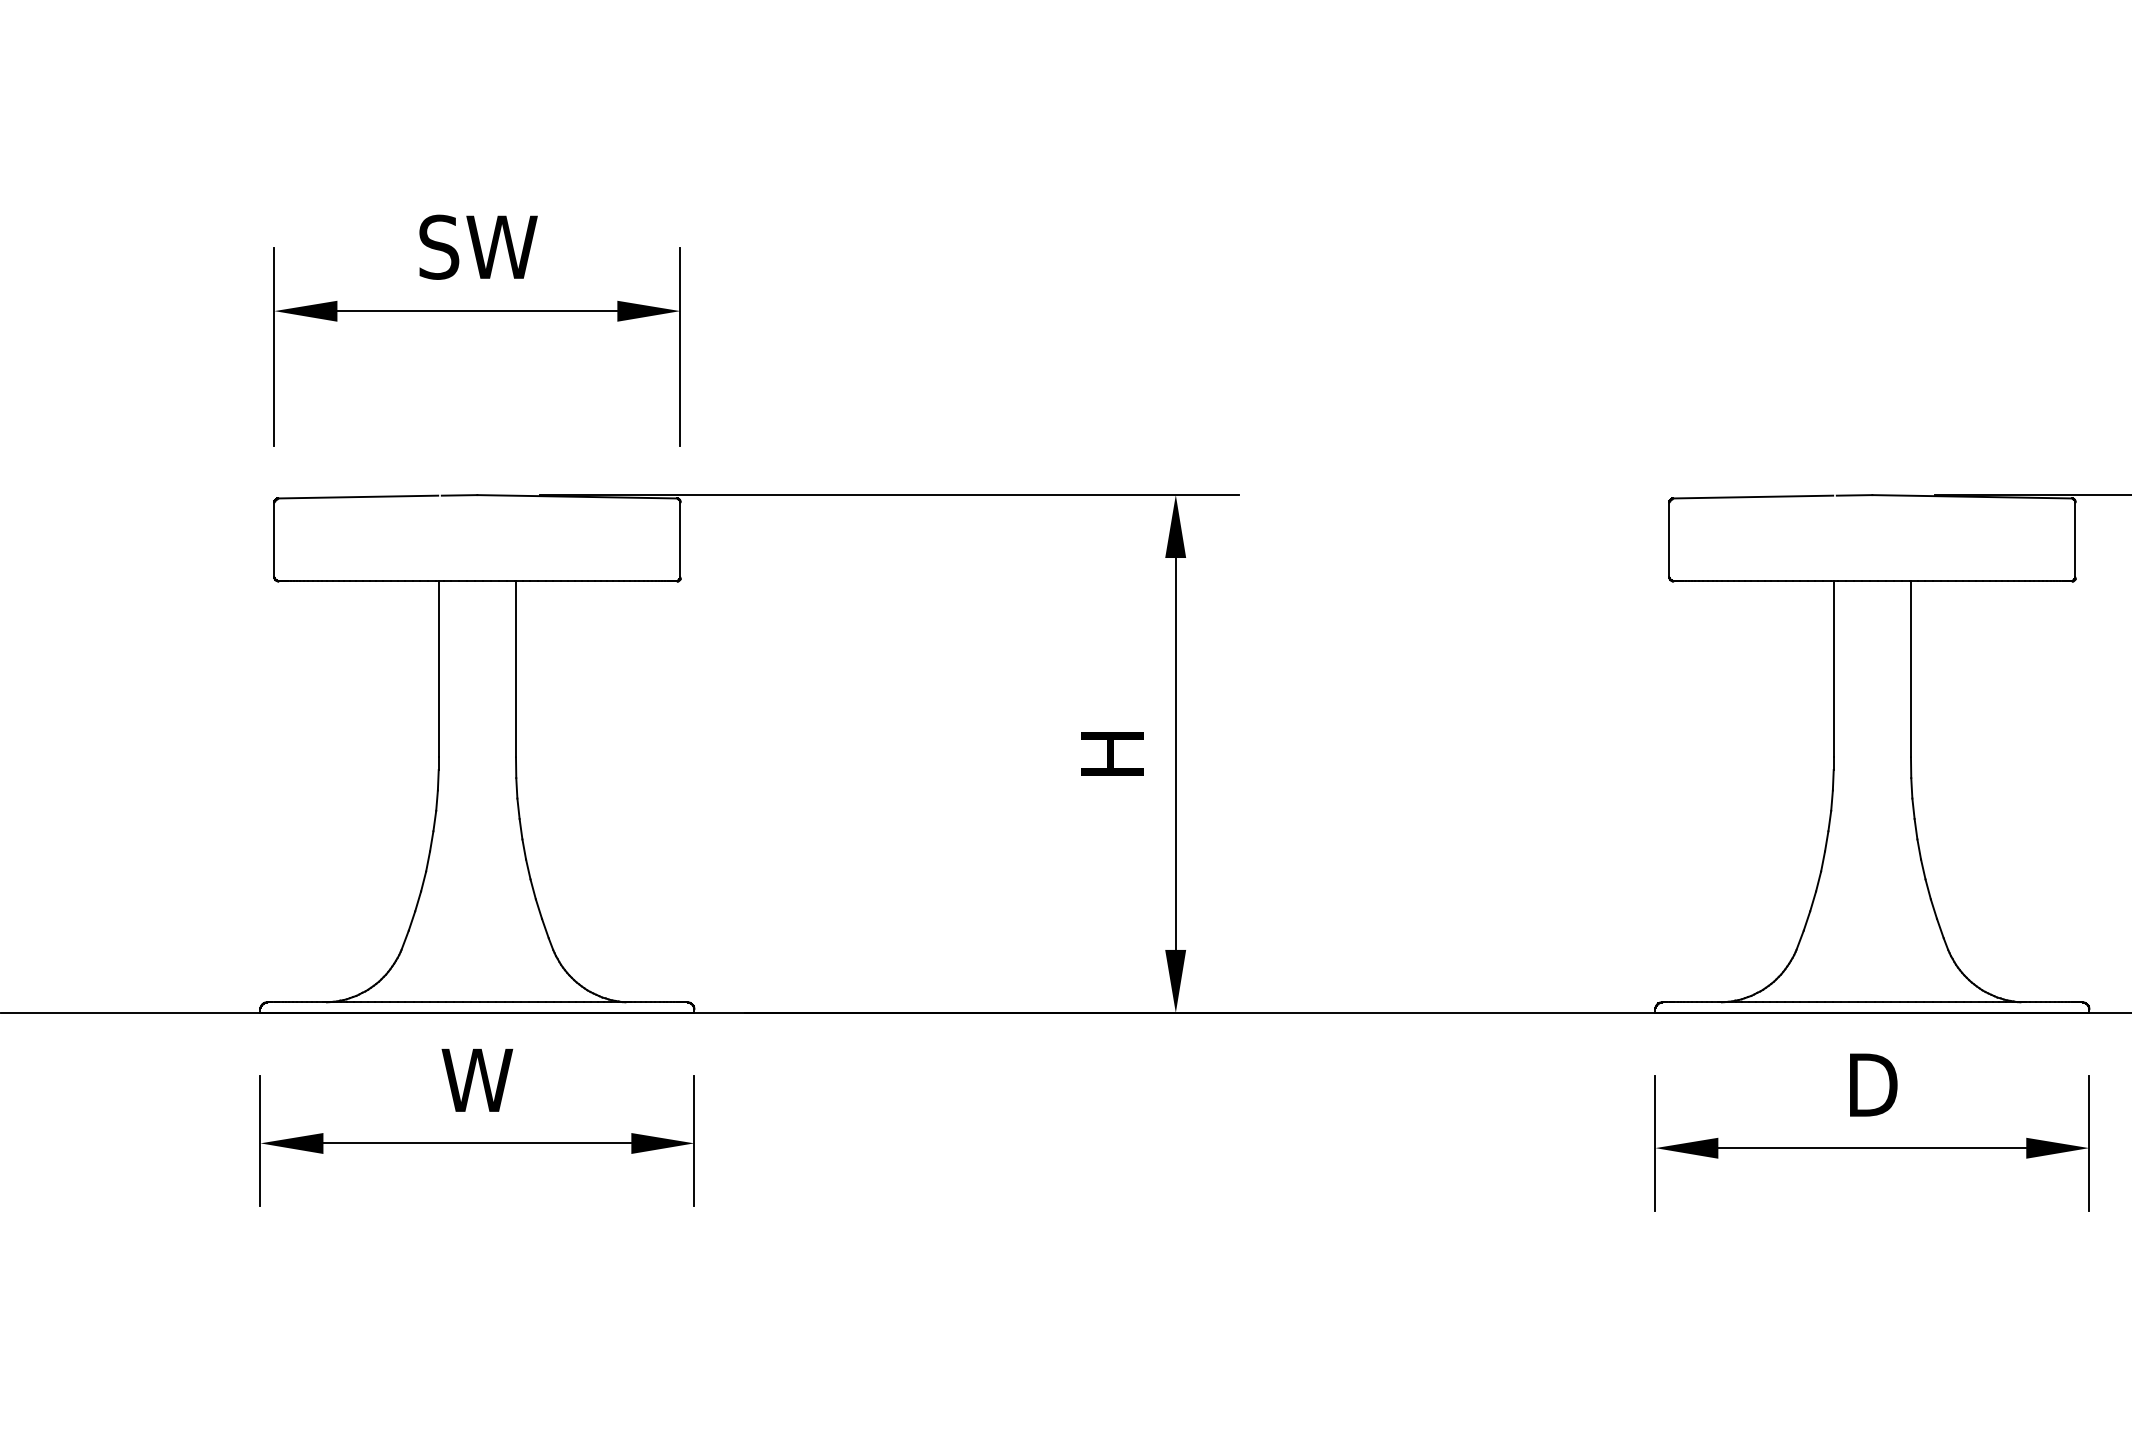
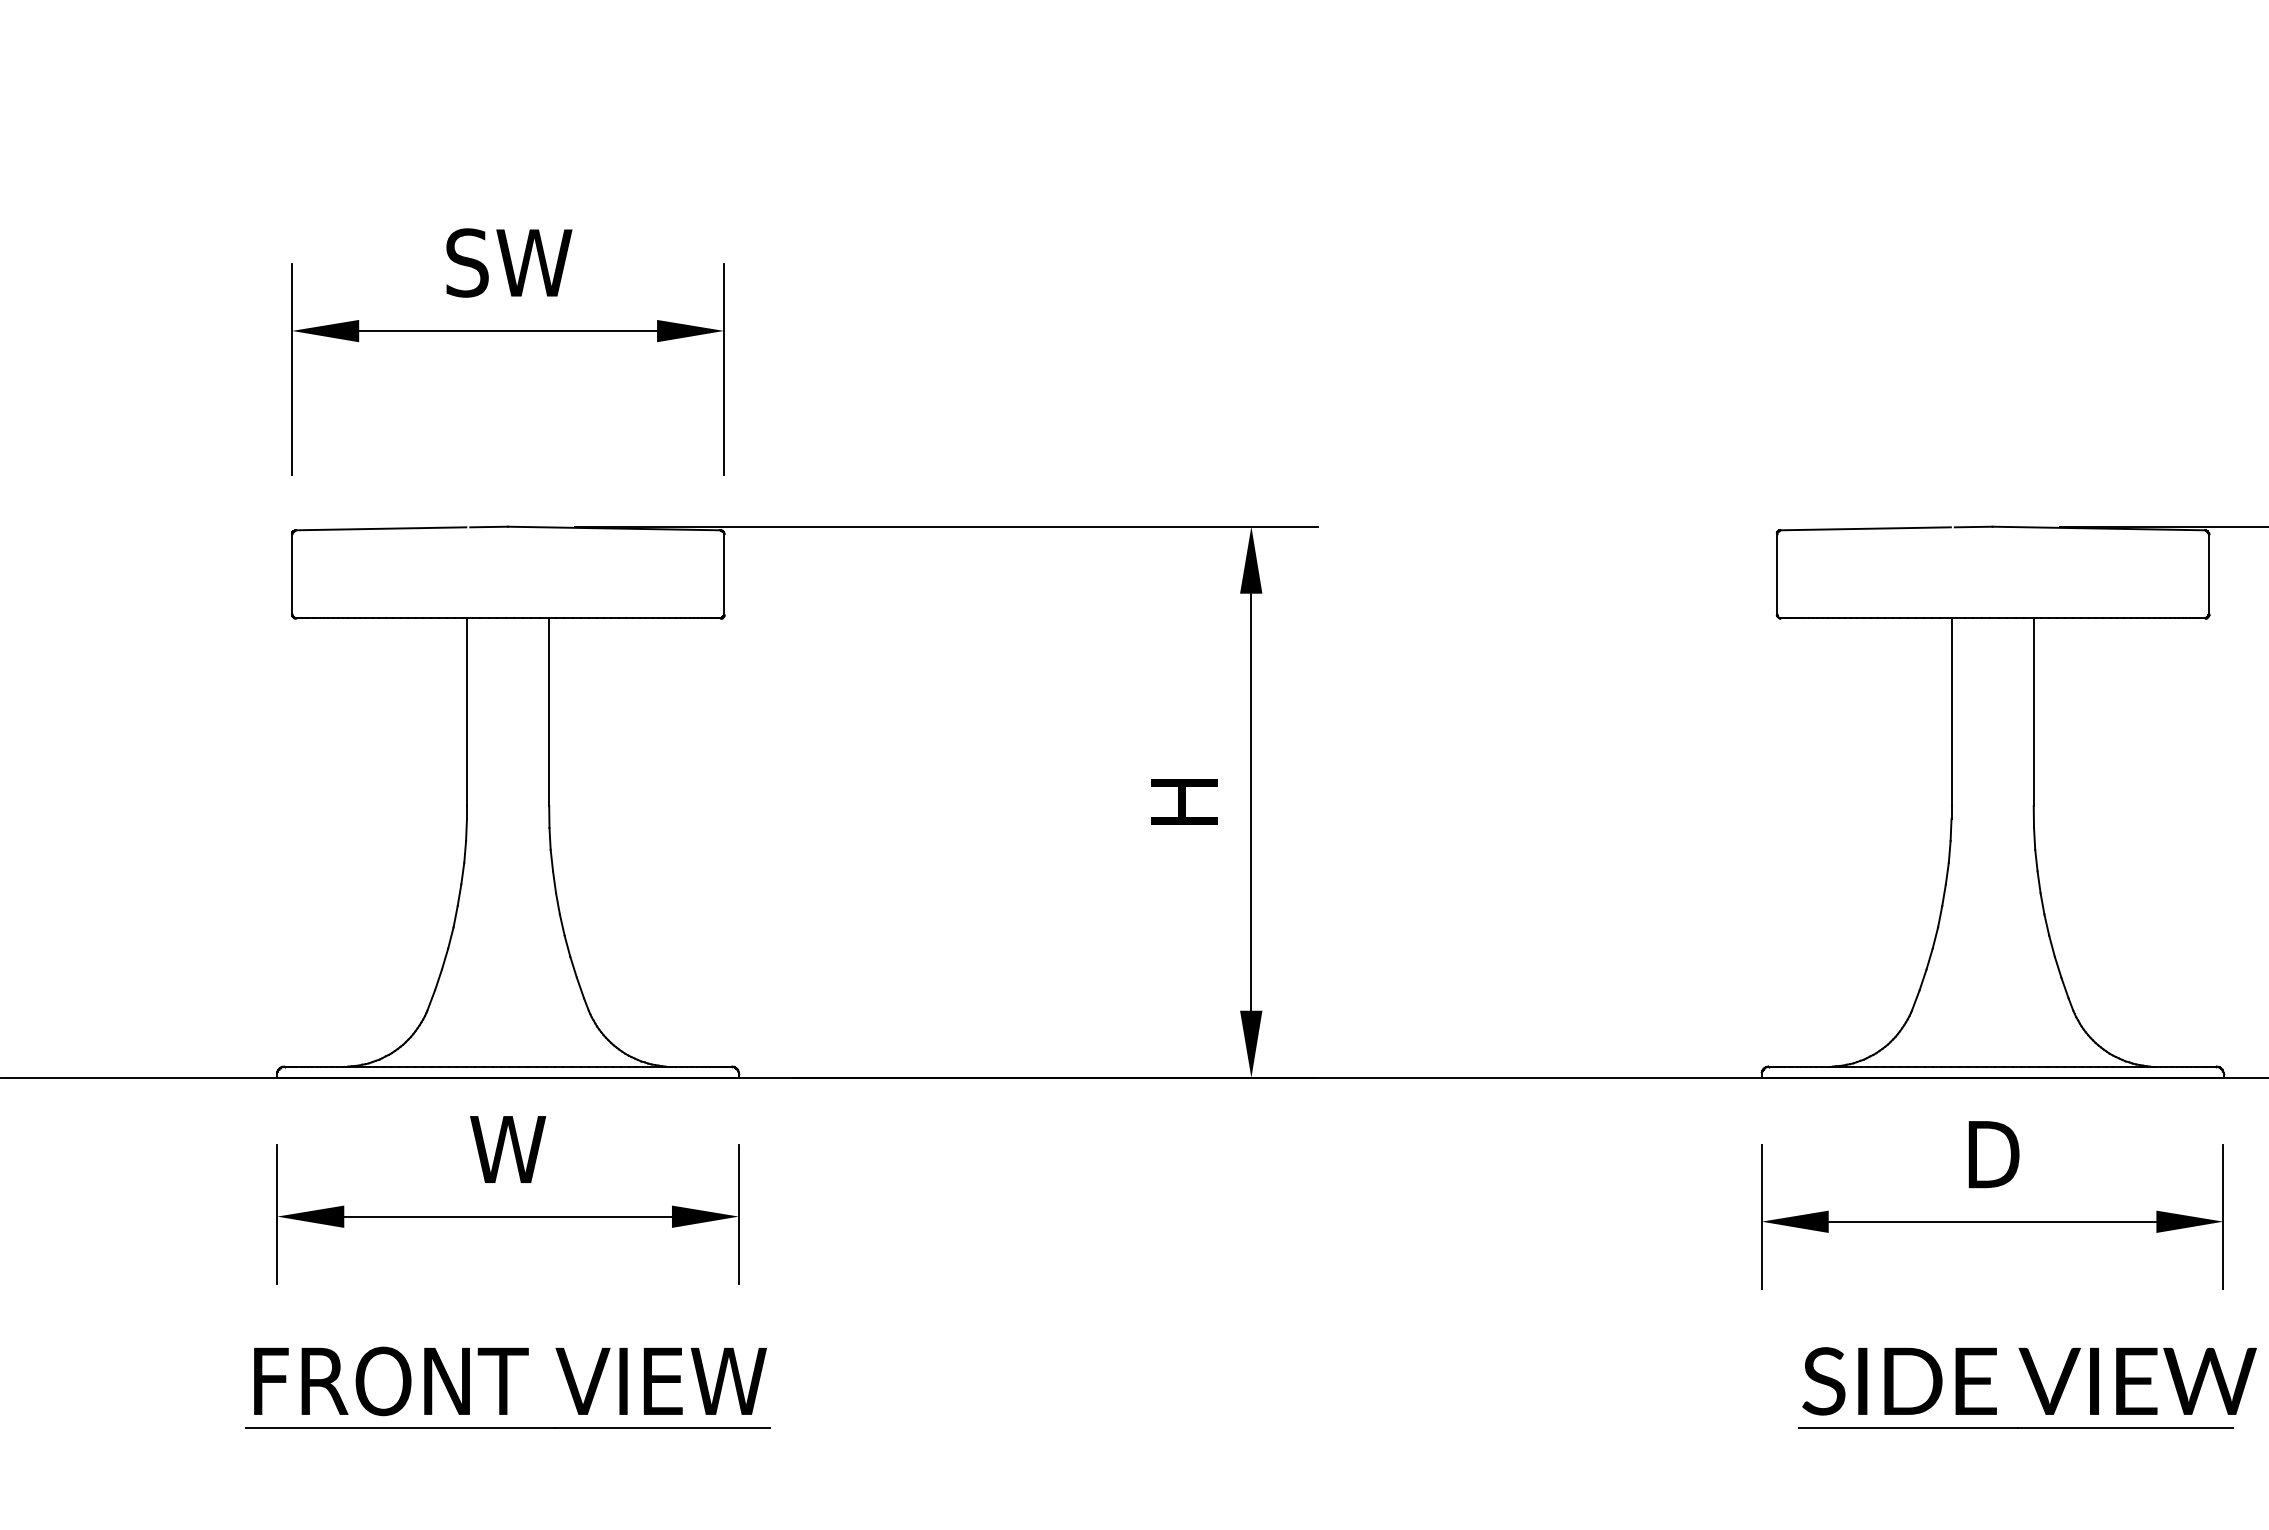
part: (1910, 1301) -> (2033, 1384), added
part: (476, 1303) -> (507, 1387), added

